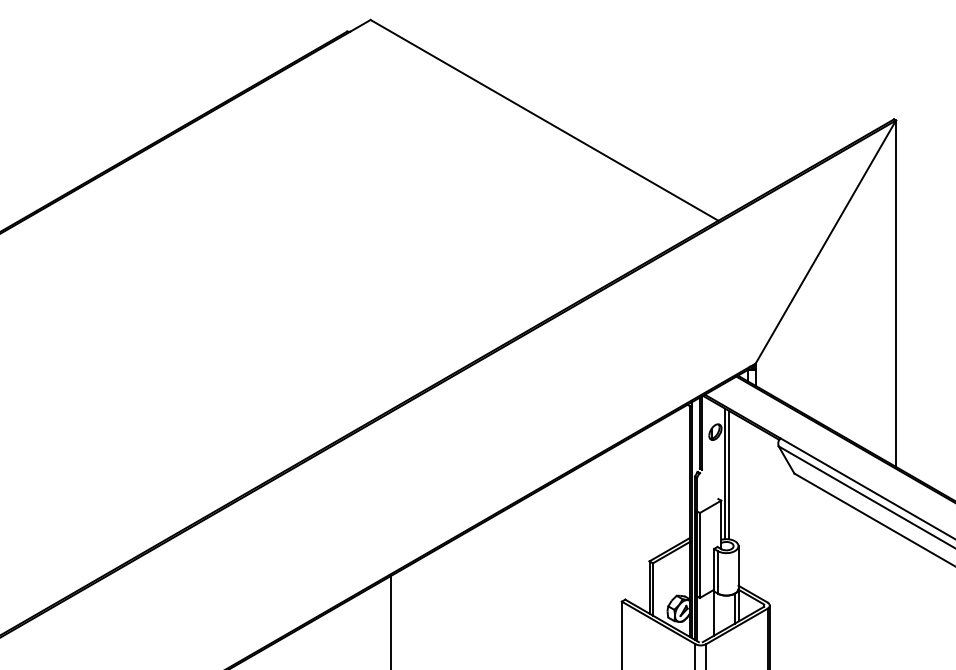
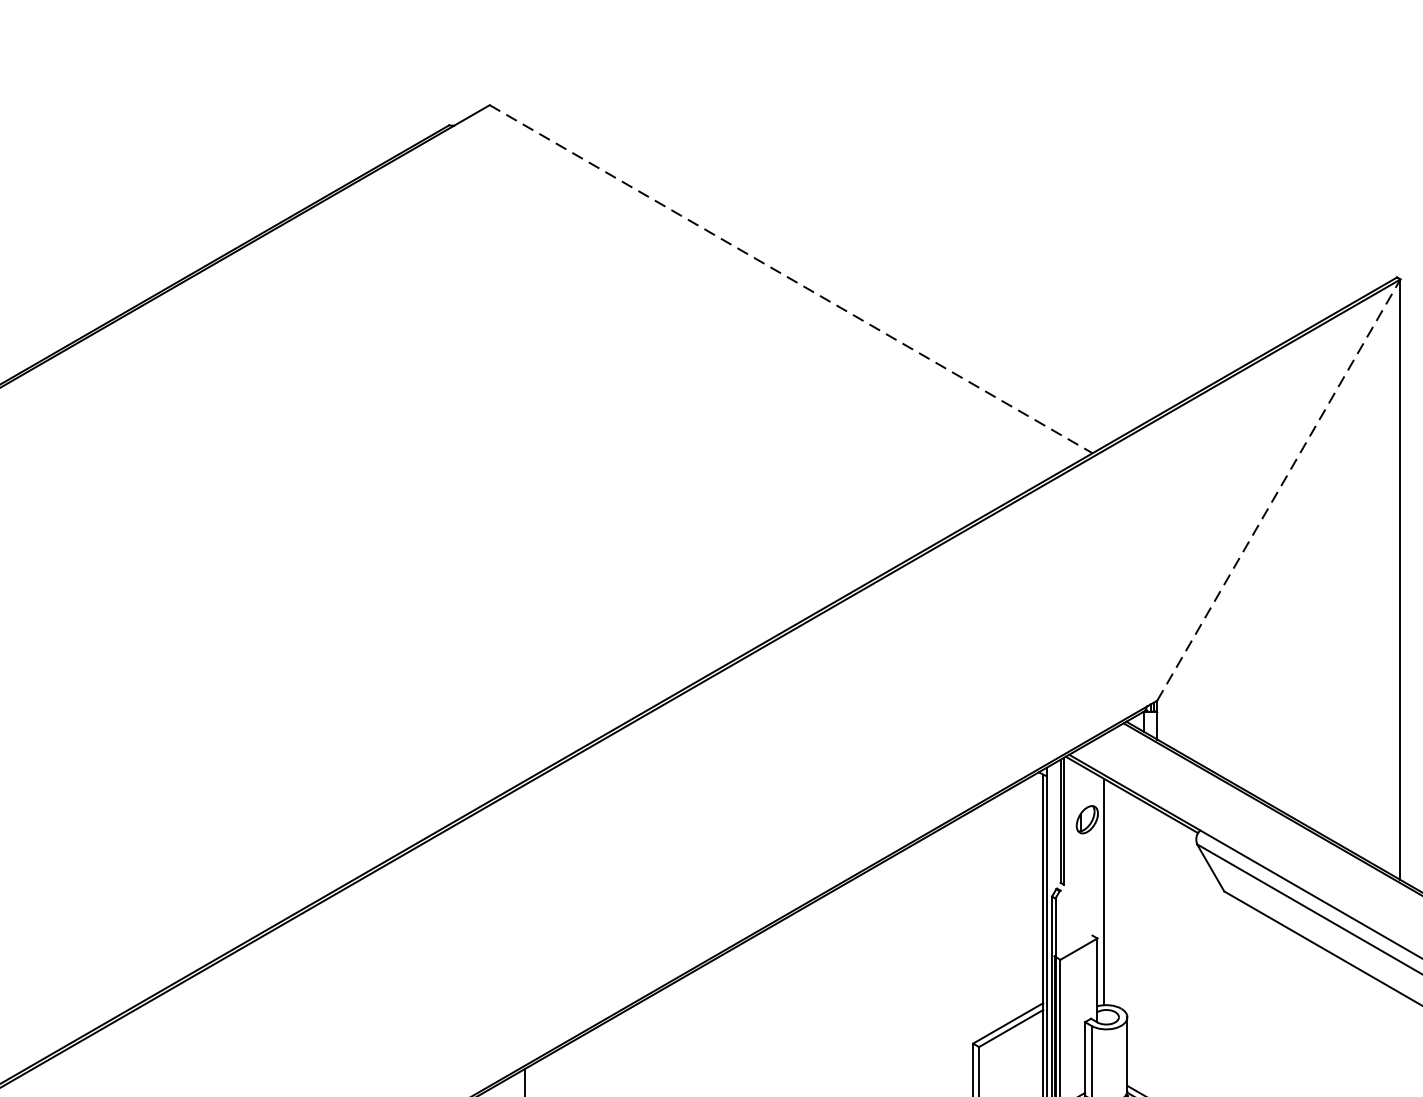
line: (544, 120) -> (791, 279), solid -> dashed
line: (826, 241) -> (1279, 489), solid -> dashed
line: (728, 474) -> (1110, 893), removed

